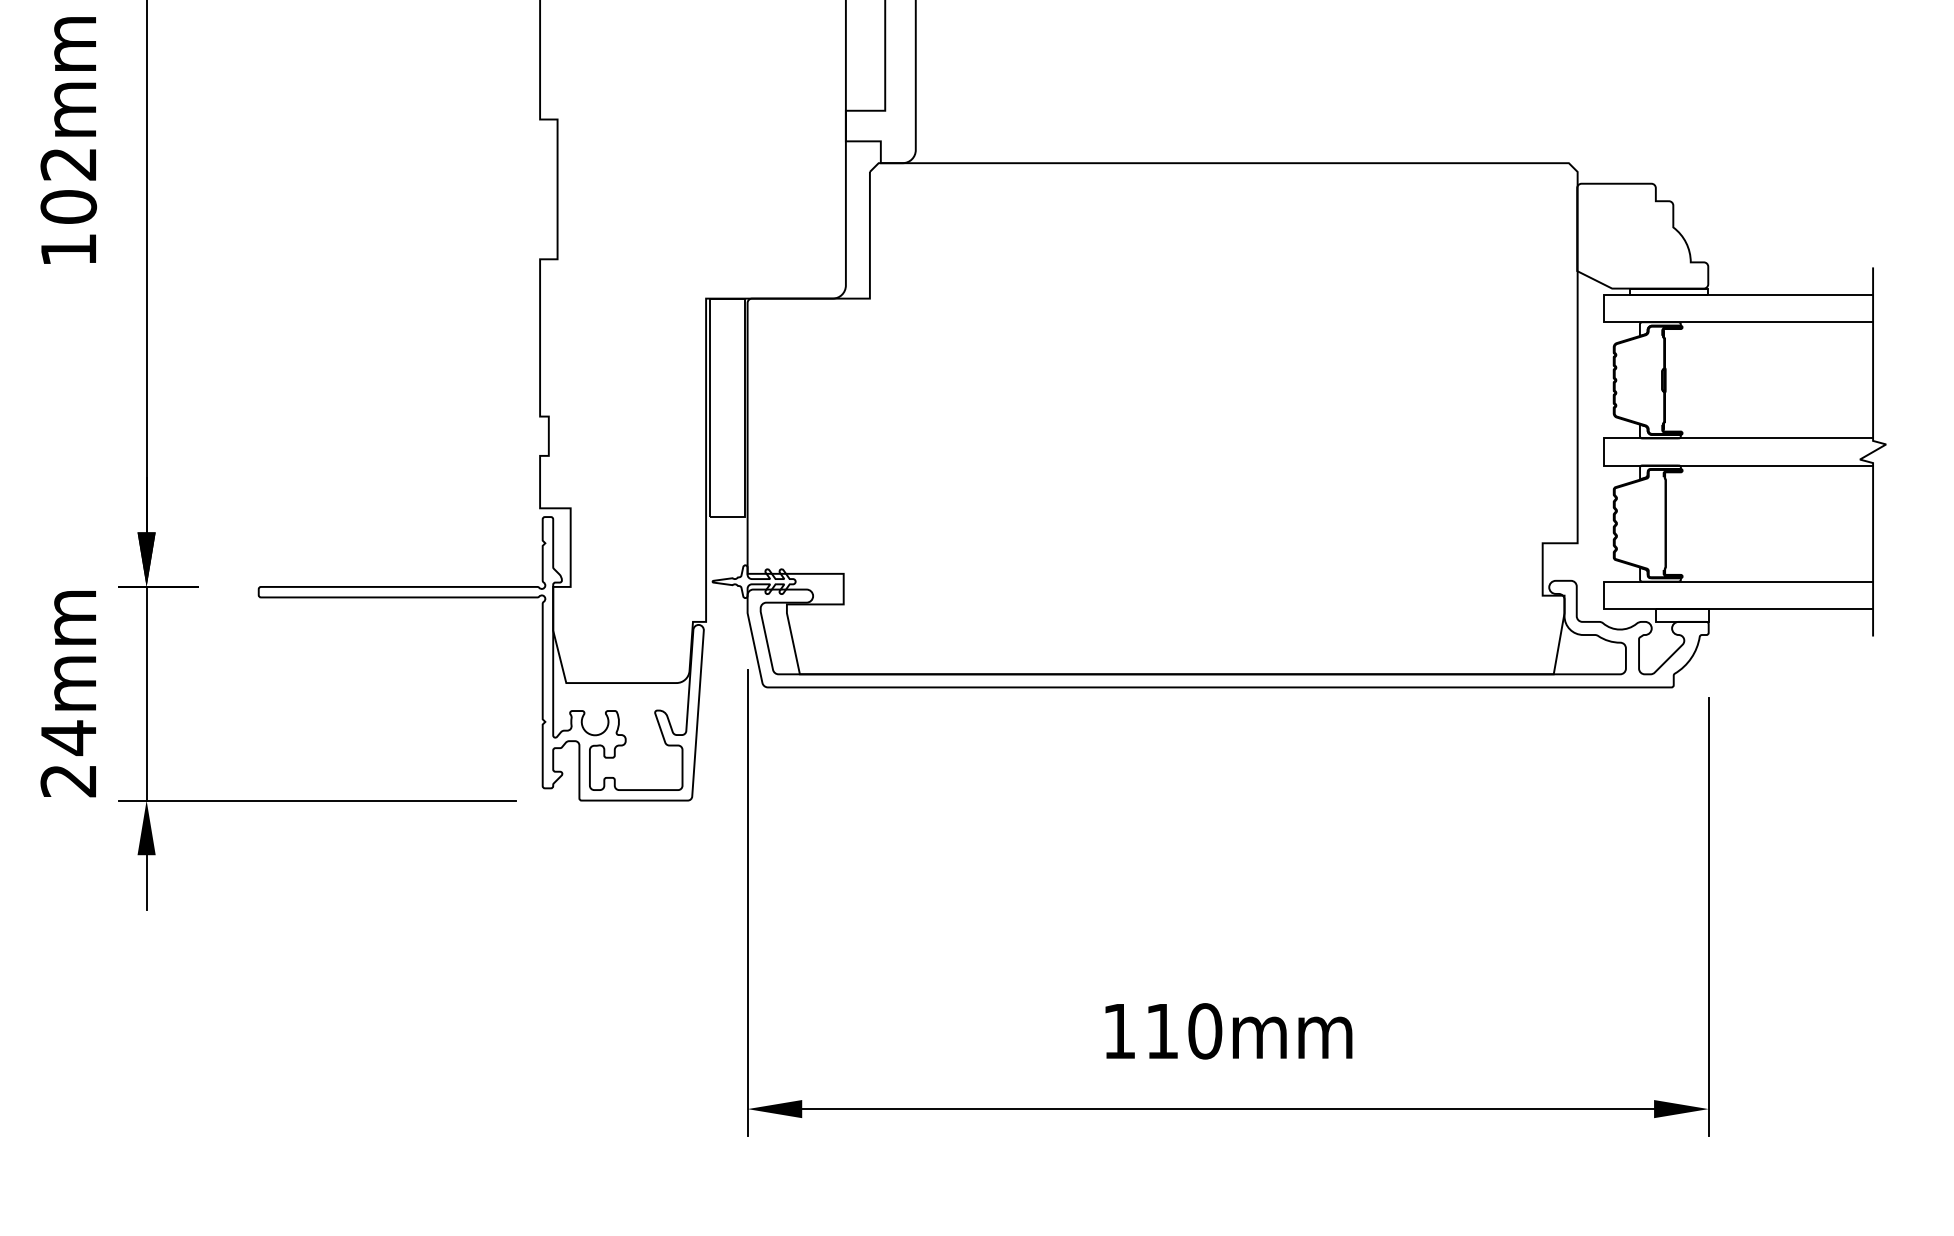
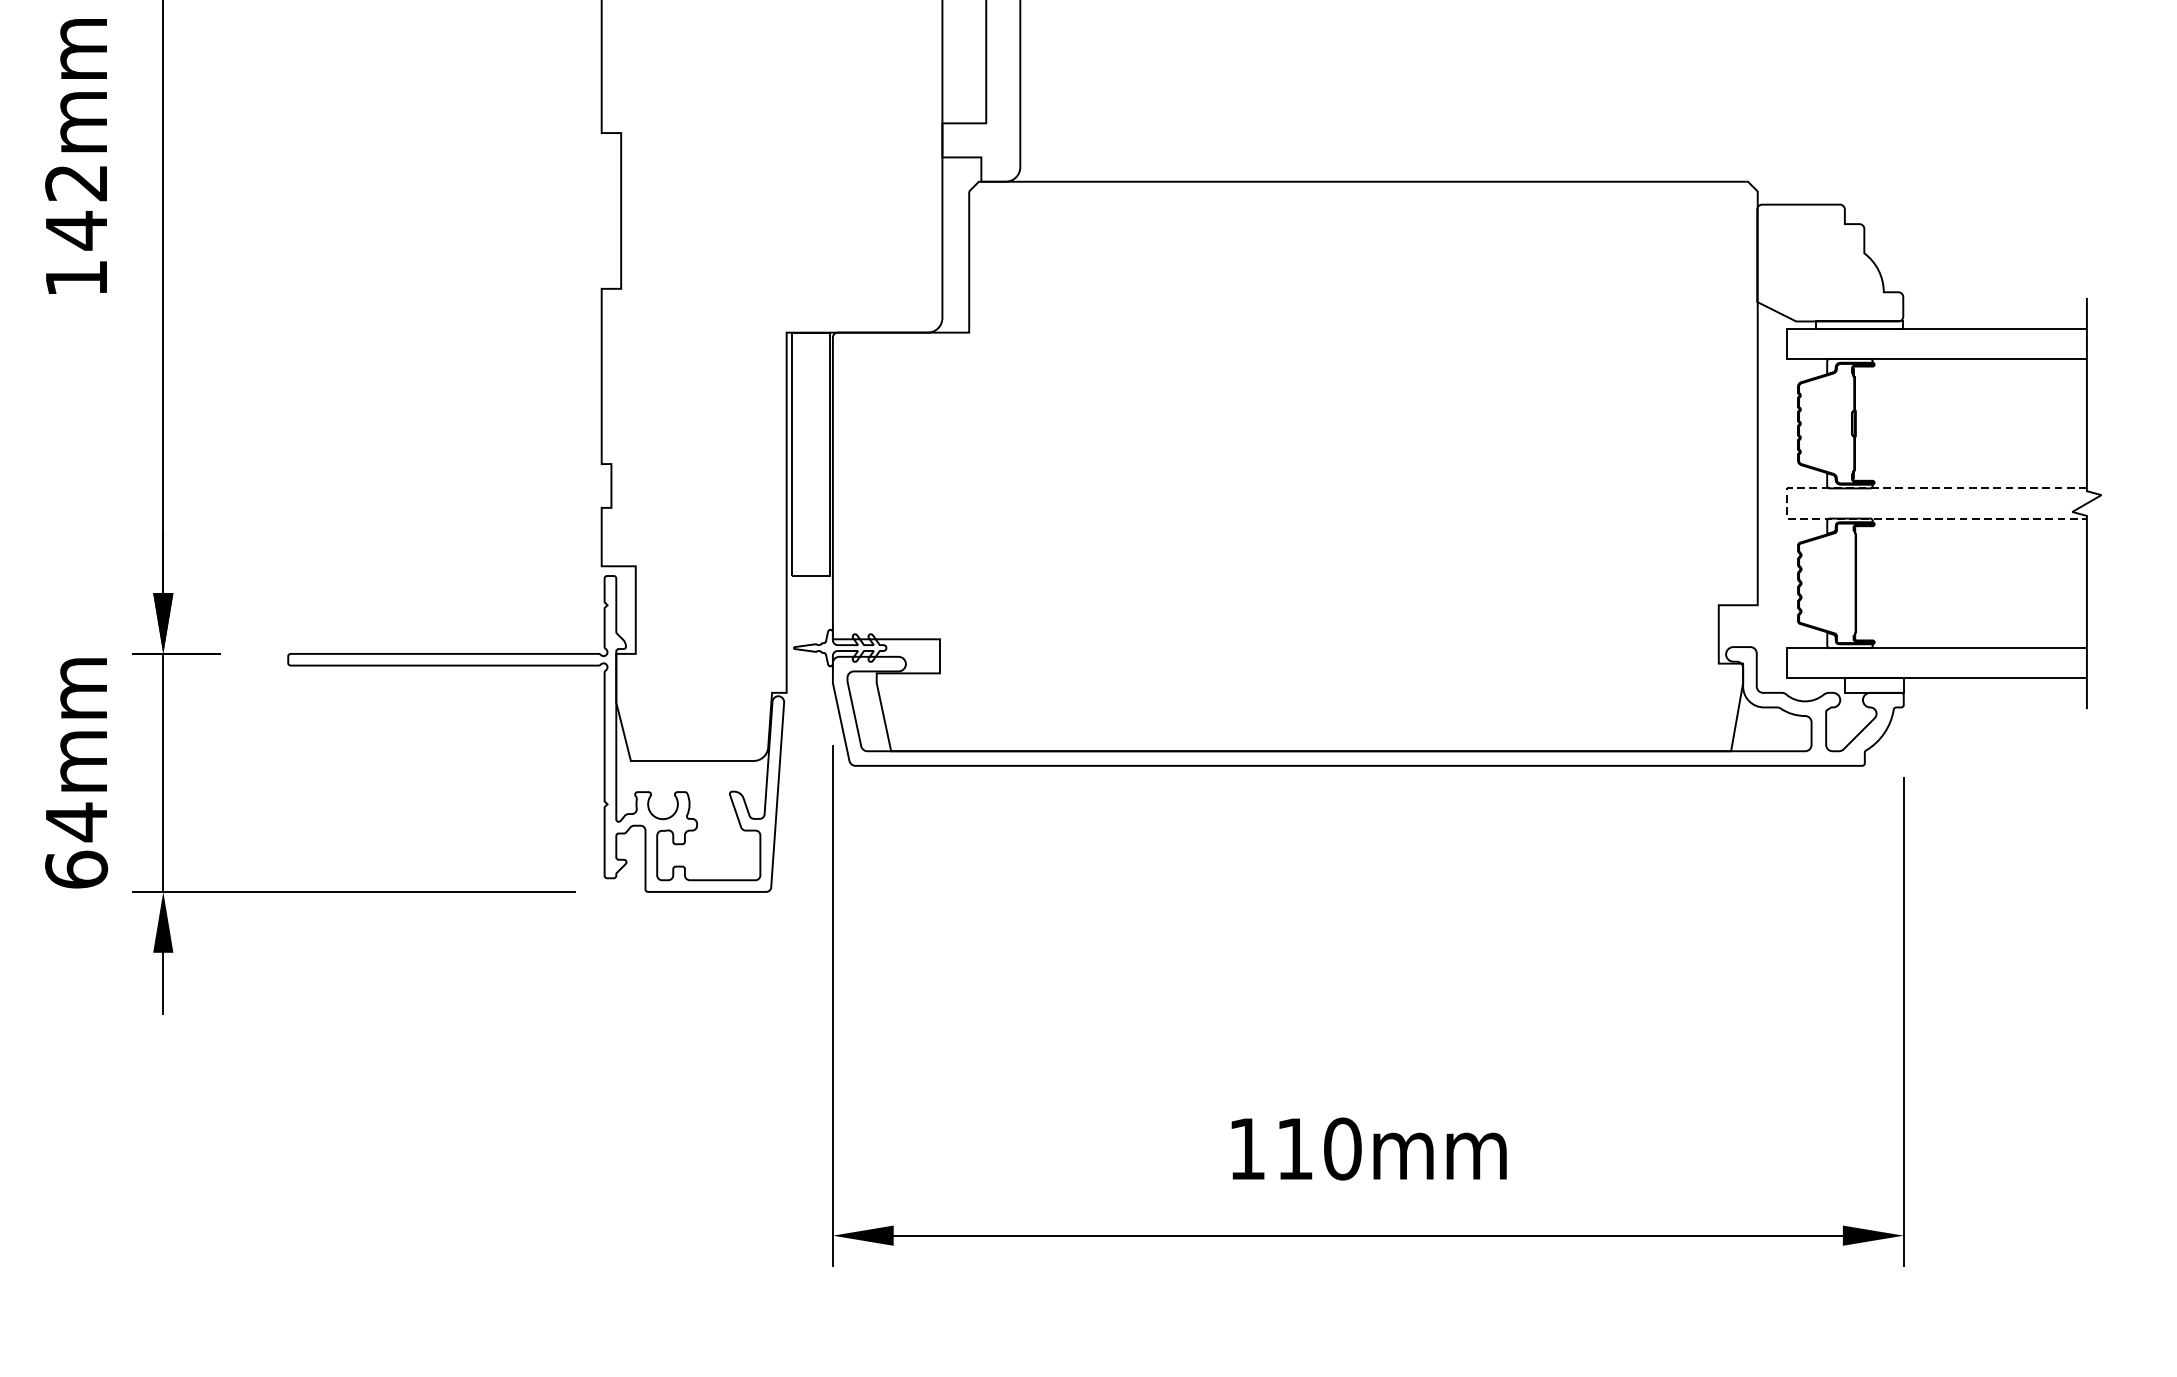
text: (68, 207) -> (76, 231), 102mm -> 142mm
line: (1603, 451) -> (1786, 502), solid -> dashed
text: (68, 780) -> (76, 869), 24mm -> 64mm

